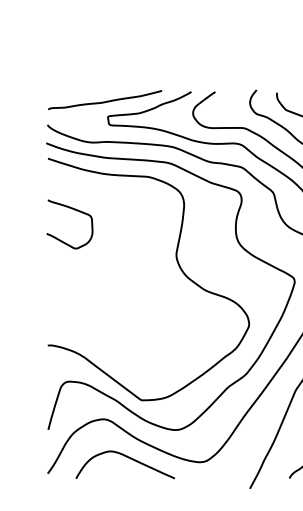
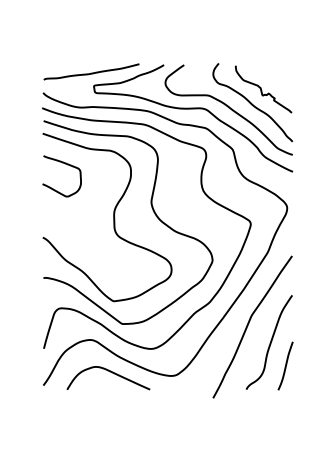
curve: (131, 273) -> (113, 217), added

